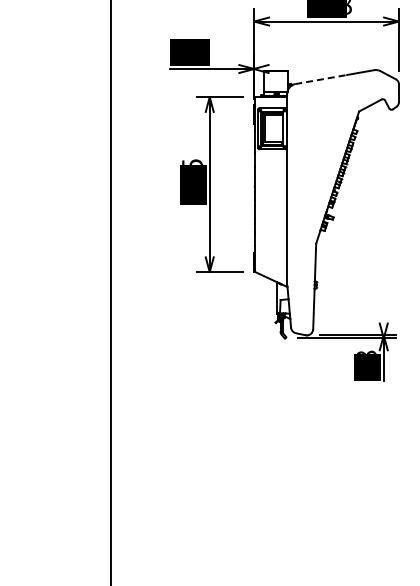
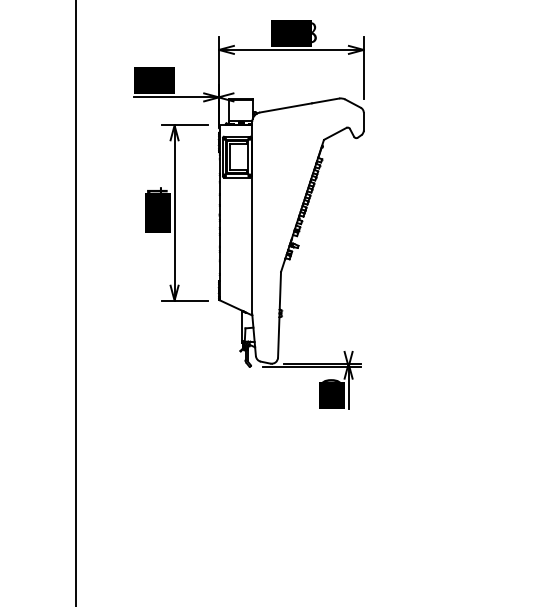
line: (321, 79) -> (286, 107), dashed -> solid
text: (192, 161) -> (157, 189), 555 -> 554
text: (366, 352) -> (331, 380), 18 -> 10

